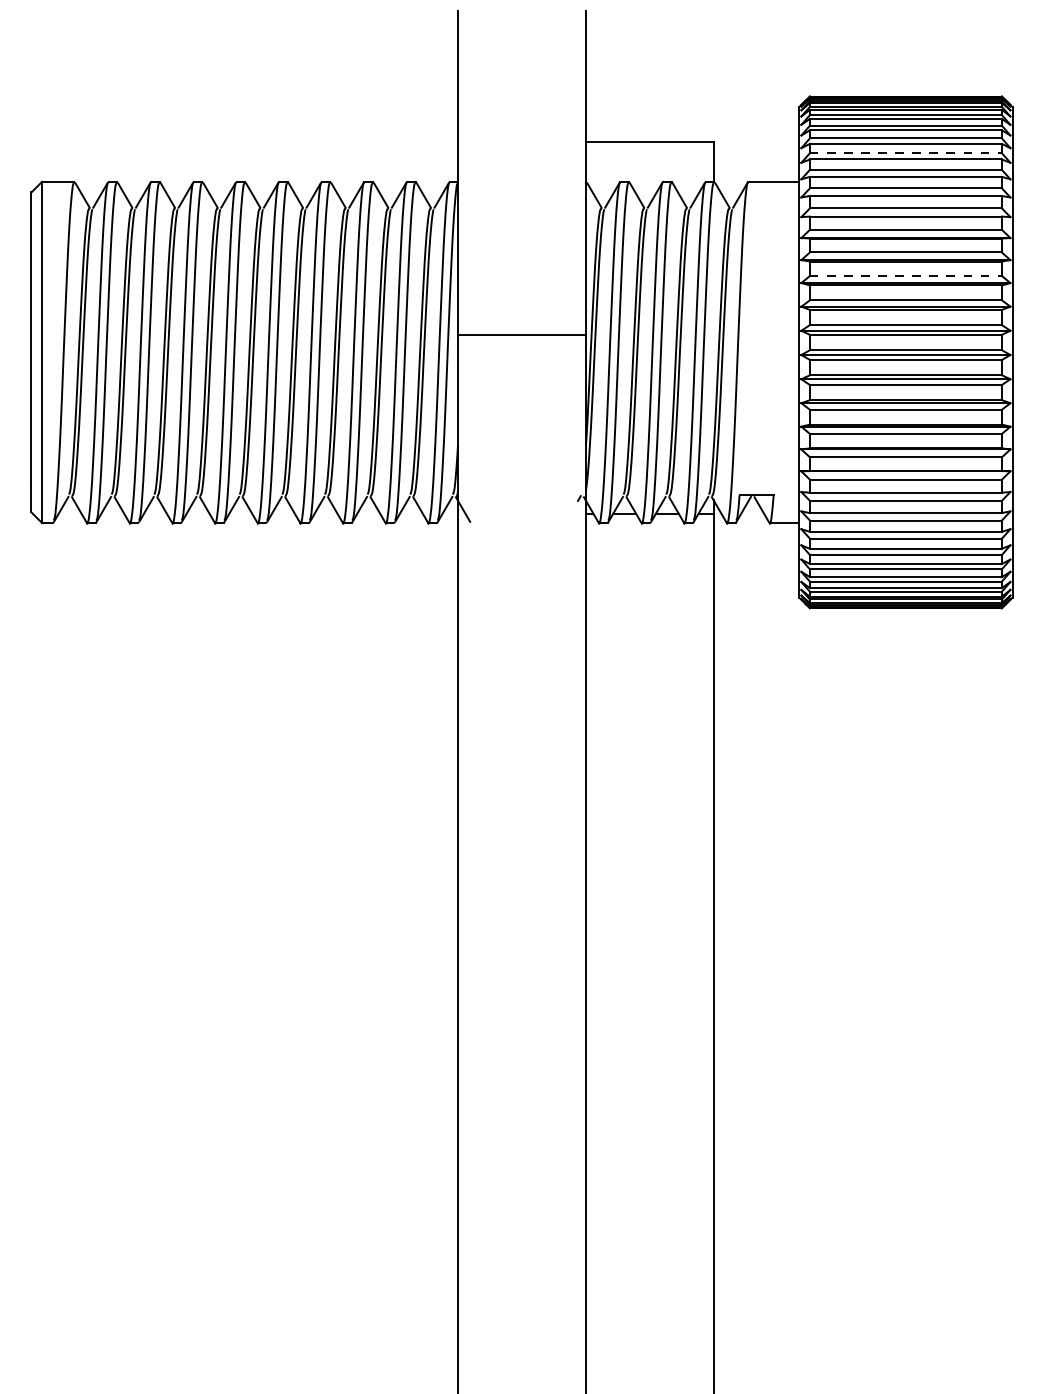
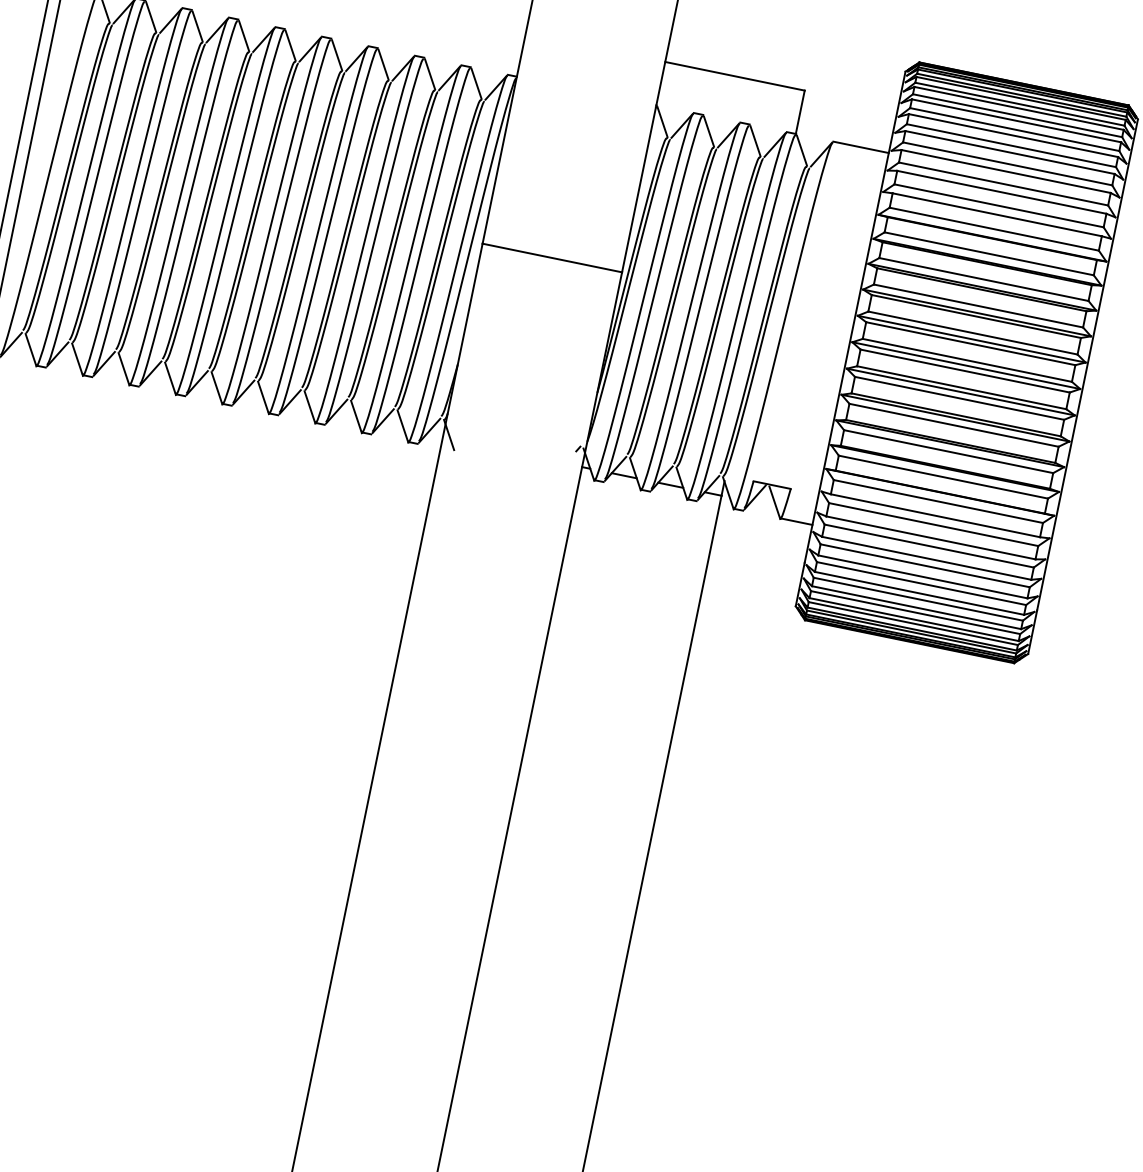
line: (905, 153) -> (1010, 145), dashed -> solid
line: (905, 276) -> (983, 279), dashed -> solid

